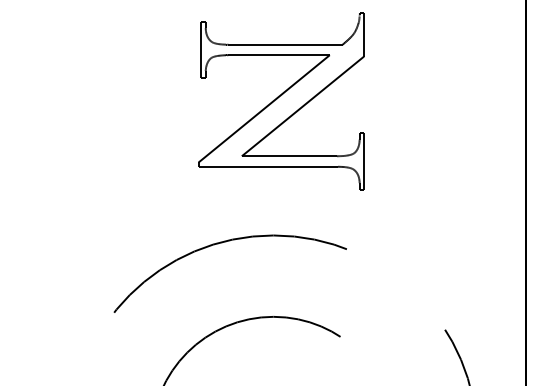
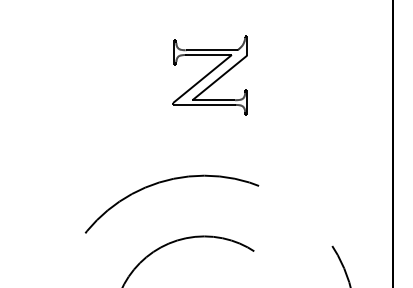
part: (281, 101) -> (210, 75), size x0.6

